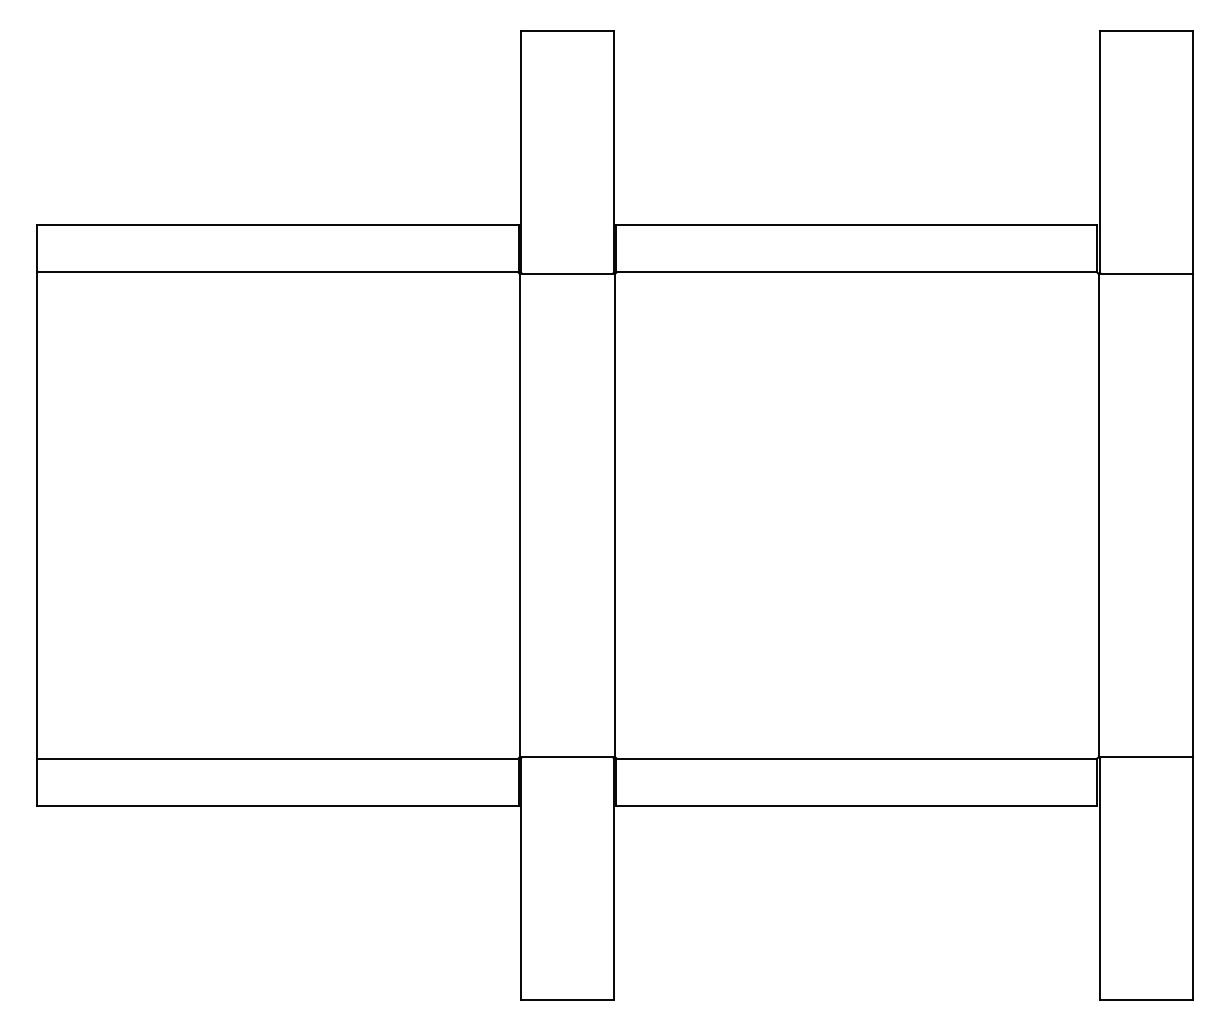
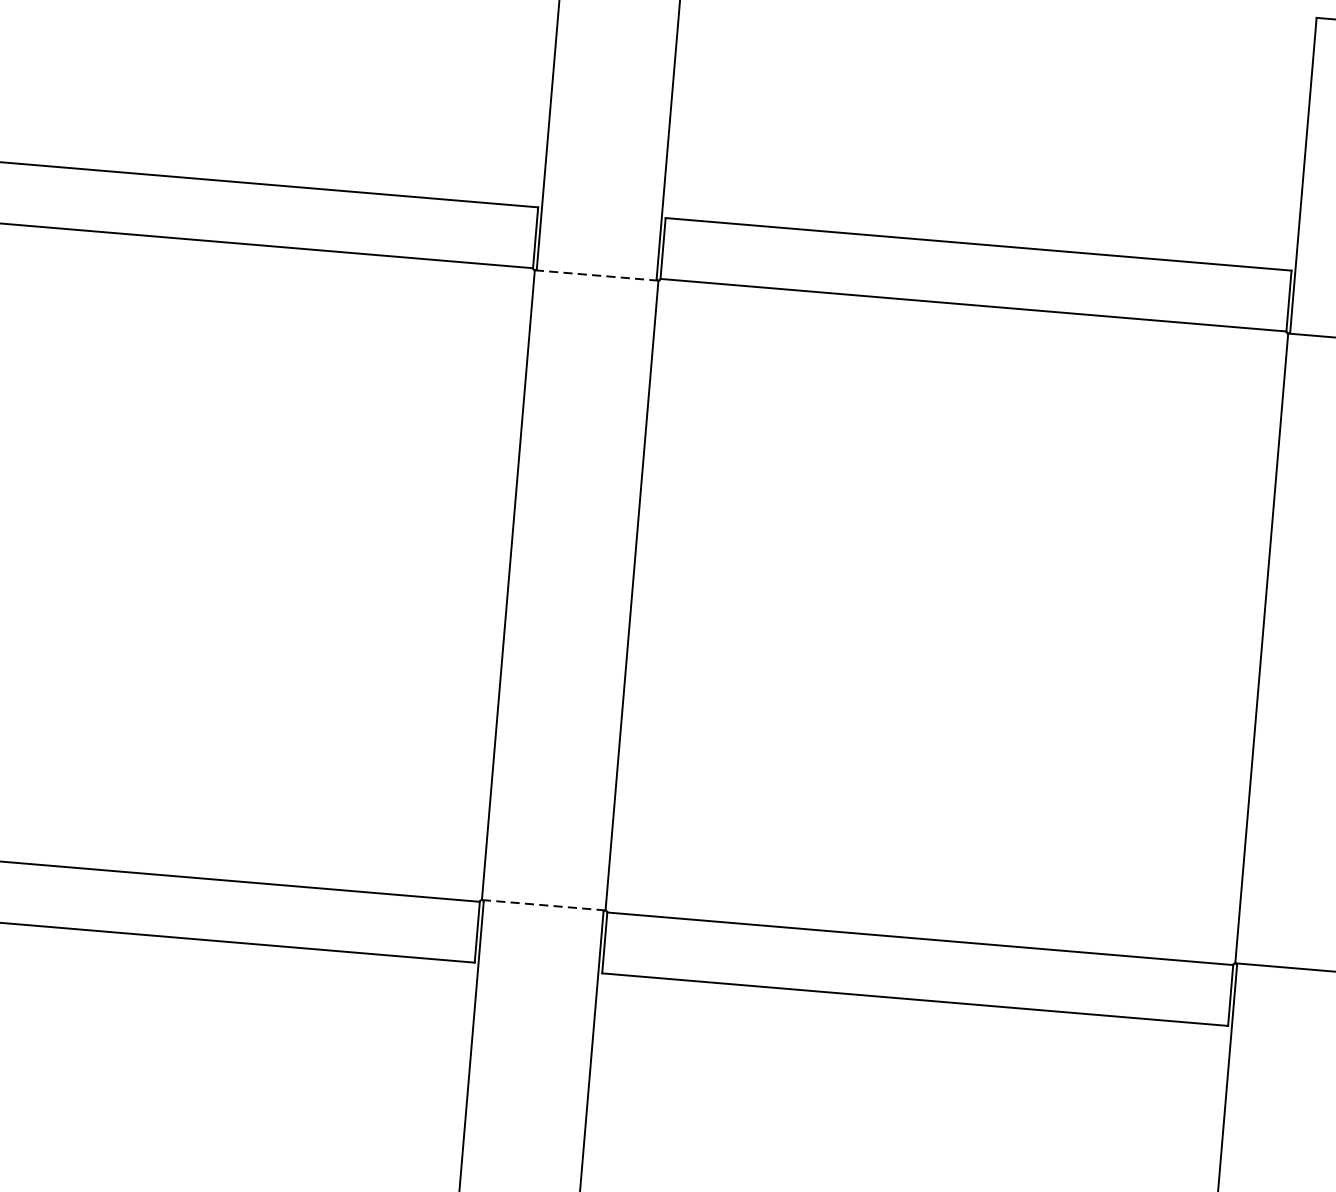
line: (568, 273) -> (597, 275), solid -> dashed
line: (568, 757) -> (545, 905), solid -> dashed

